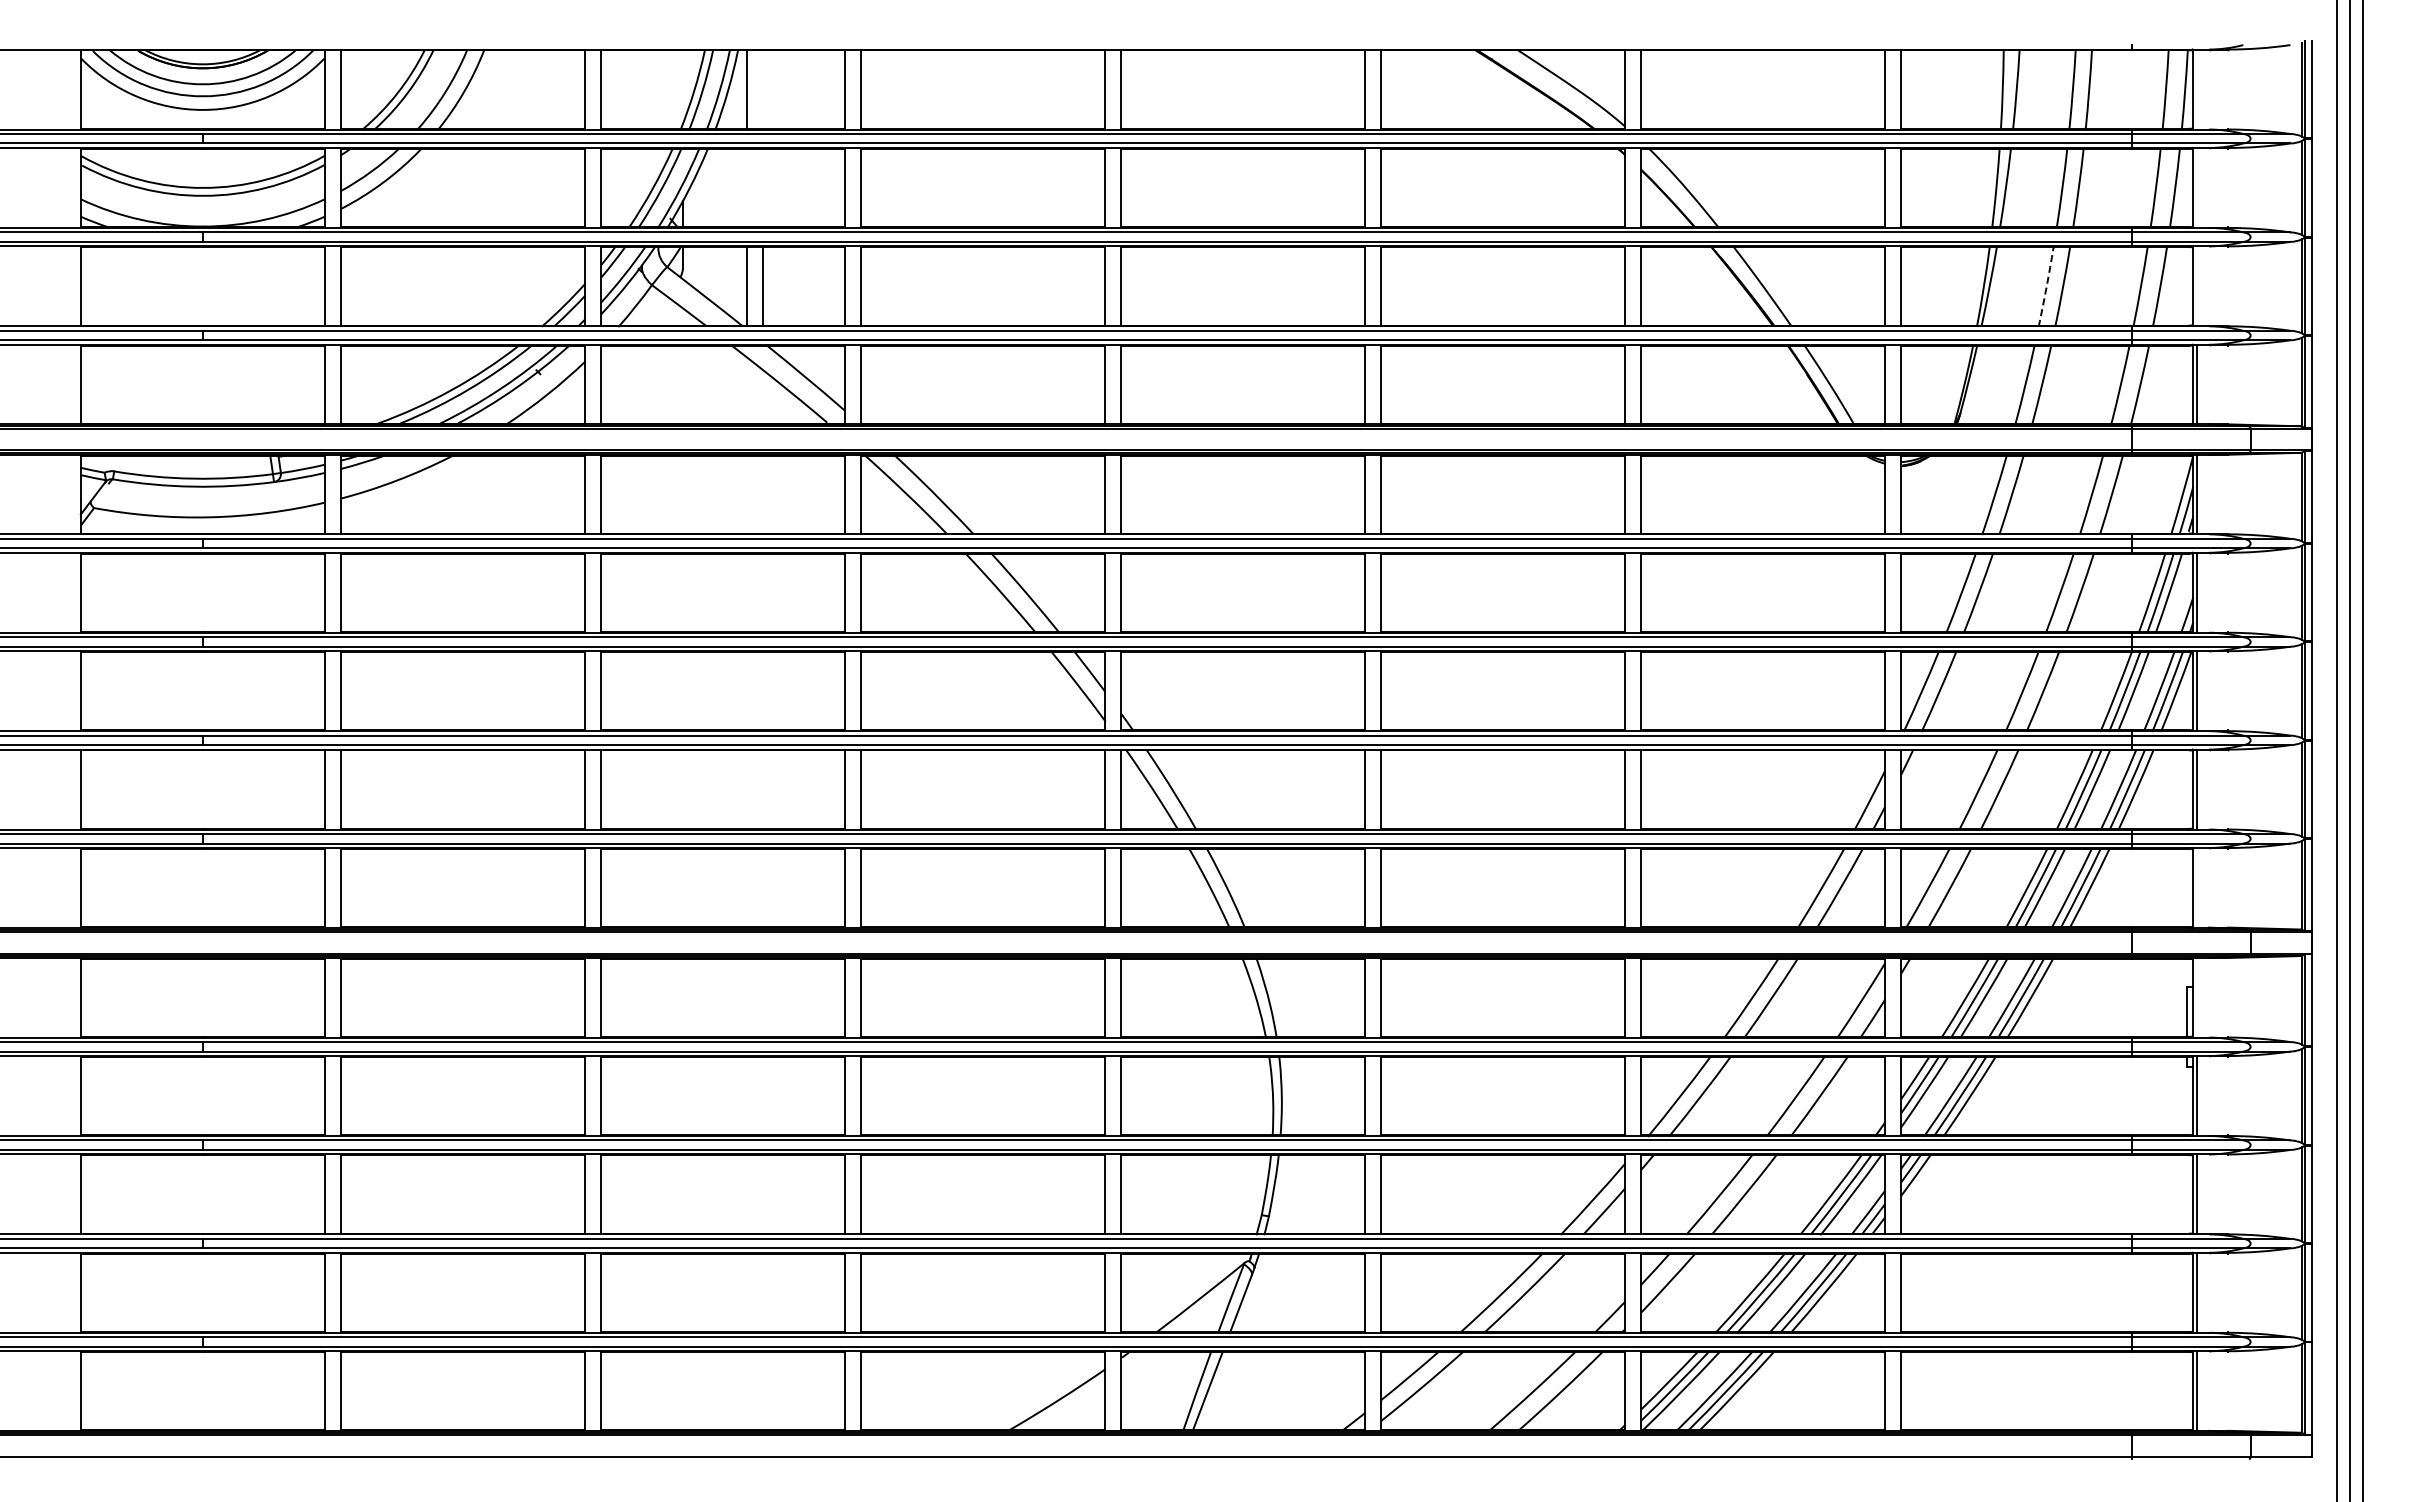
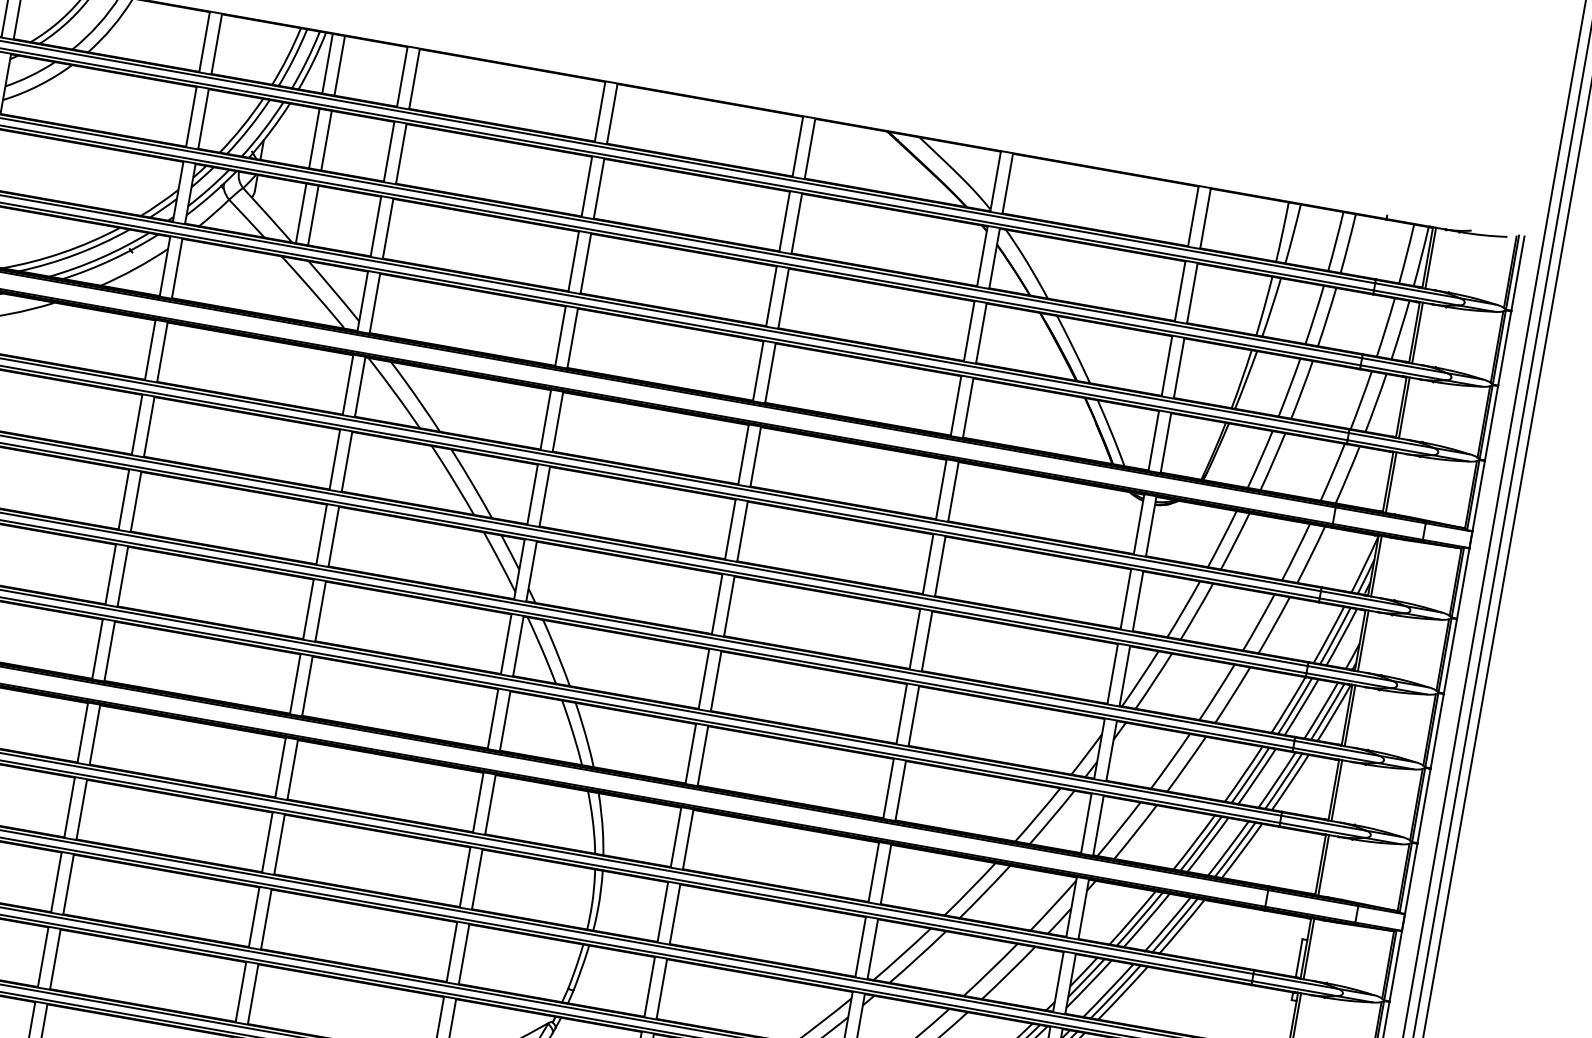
line: (762, 89) -> (339, 65), added
line: (2197, 89) -> (1430, 258), added
line: (746, 187) -> (314, 138), added
line: (762, 187) -> (326, 140), added
line: (2197, 187) -> (1417, 332), added
line: (2197, 286) -> (1404, 408), added
arc: (2046, 287) -> (1289, 388), dashed -> solid
line: (2197, 887) -> (1323, 865), added
line: (2197, 997) -> (1309, 948), added

